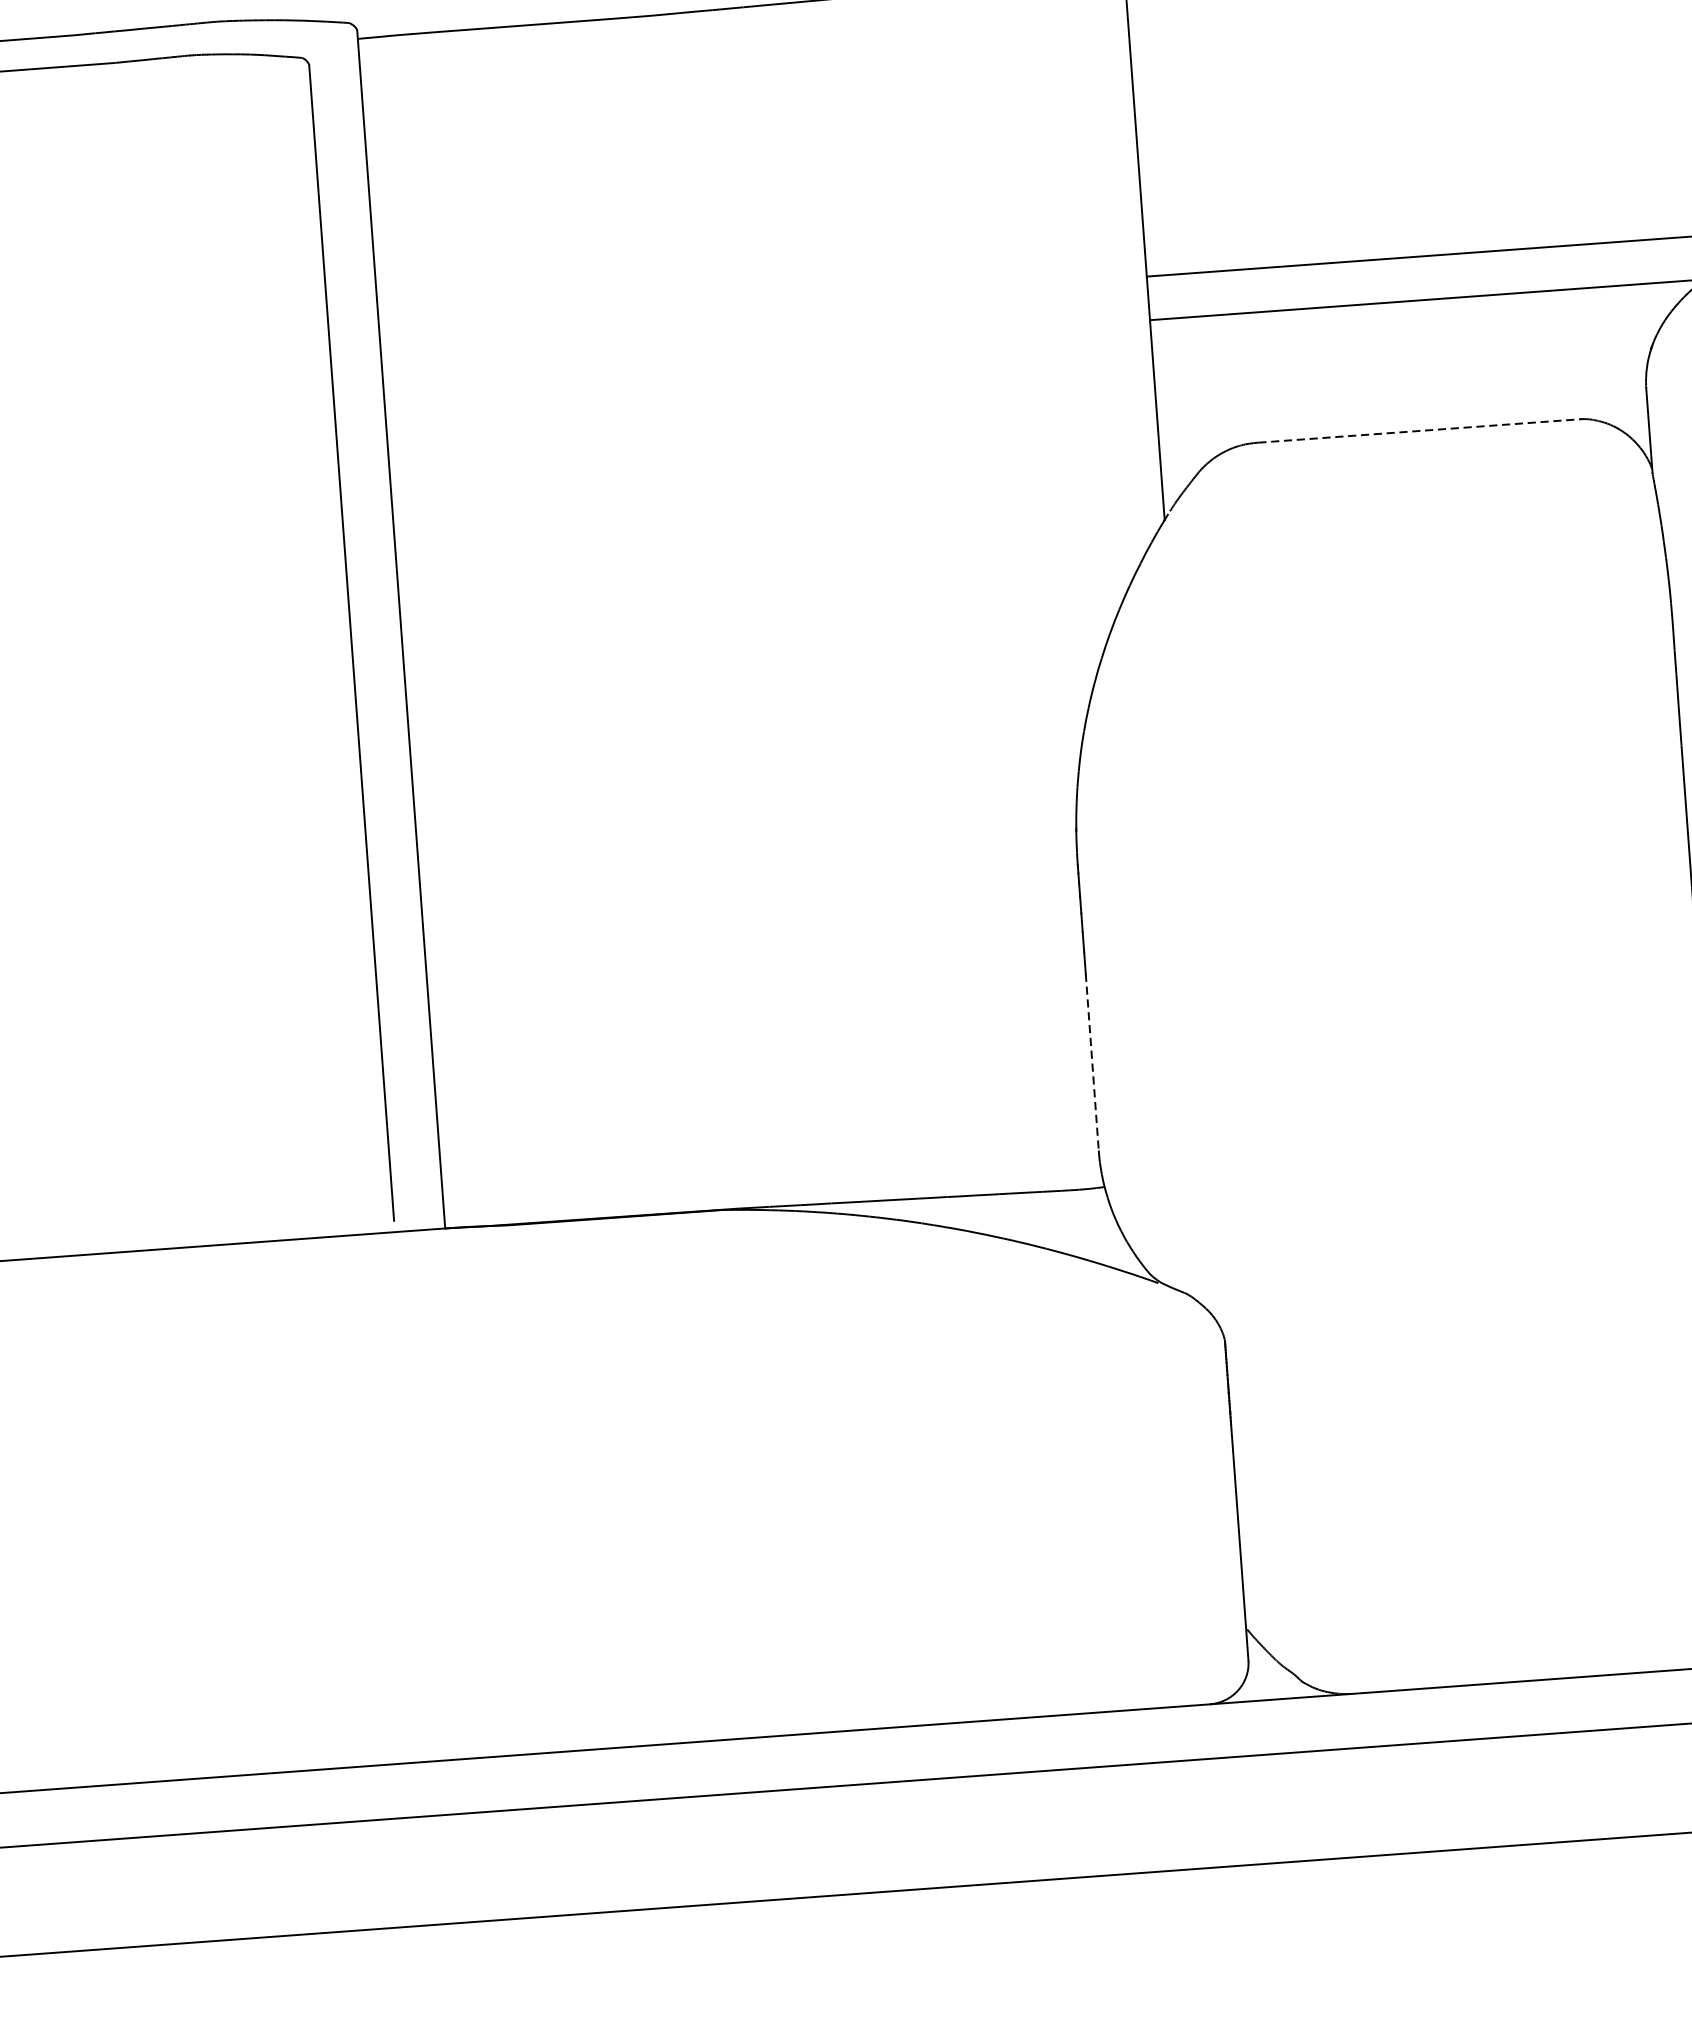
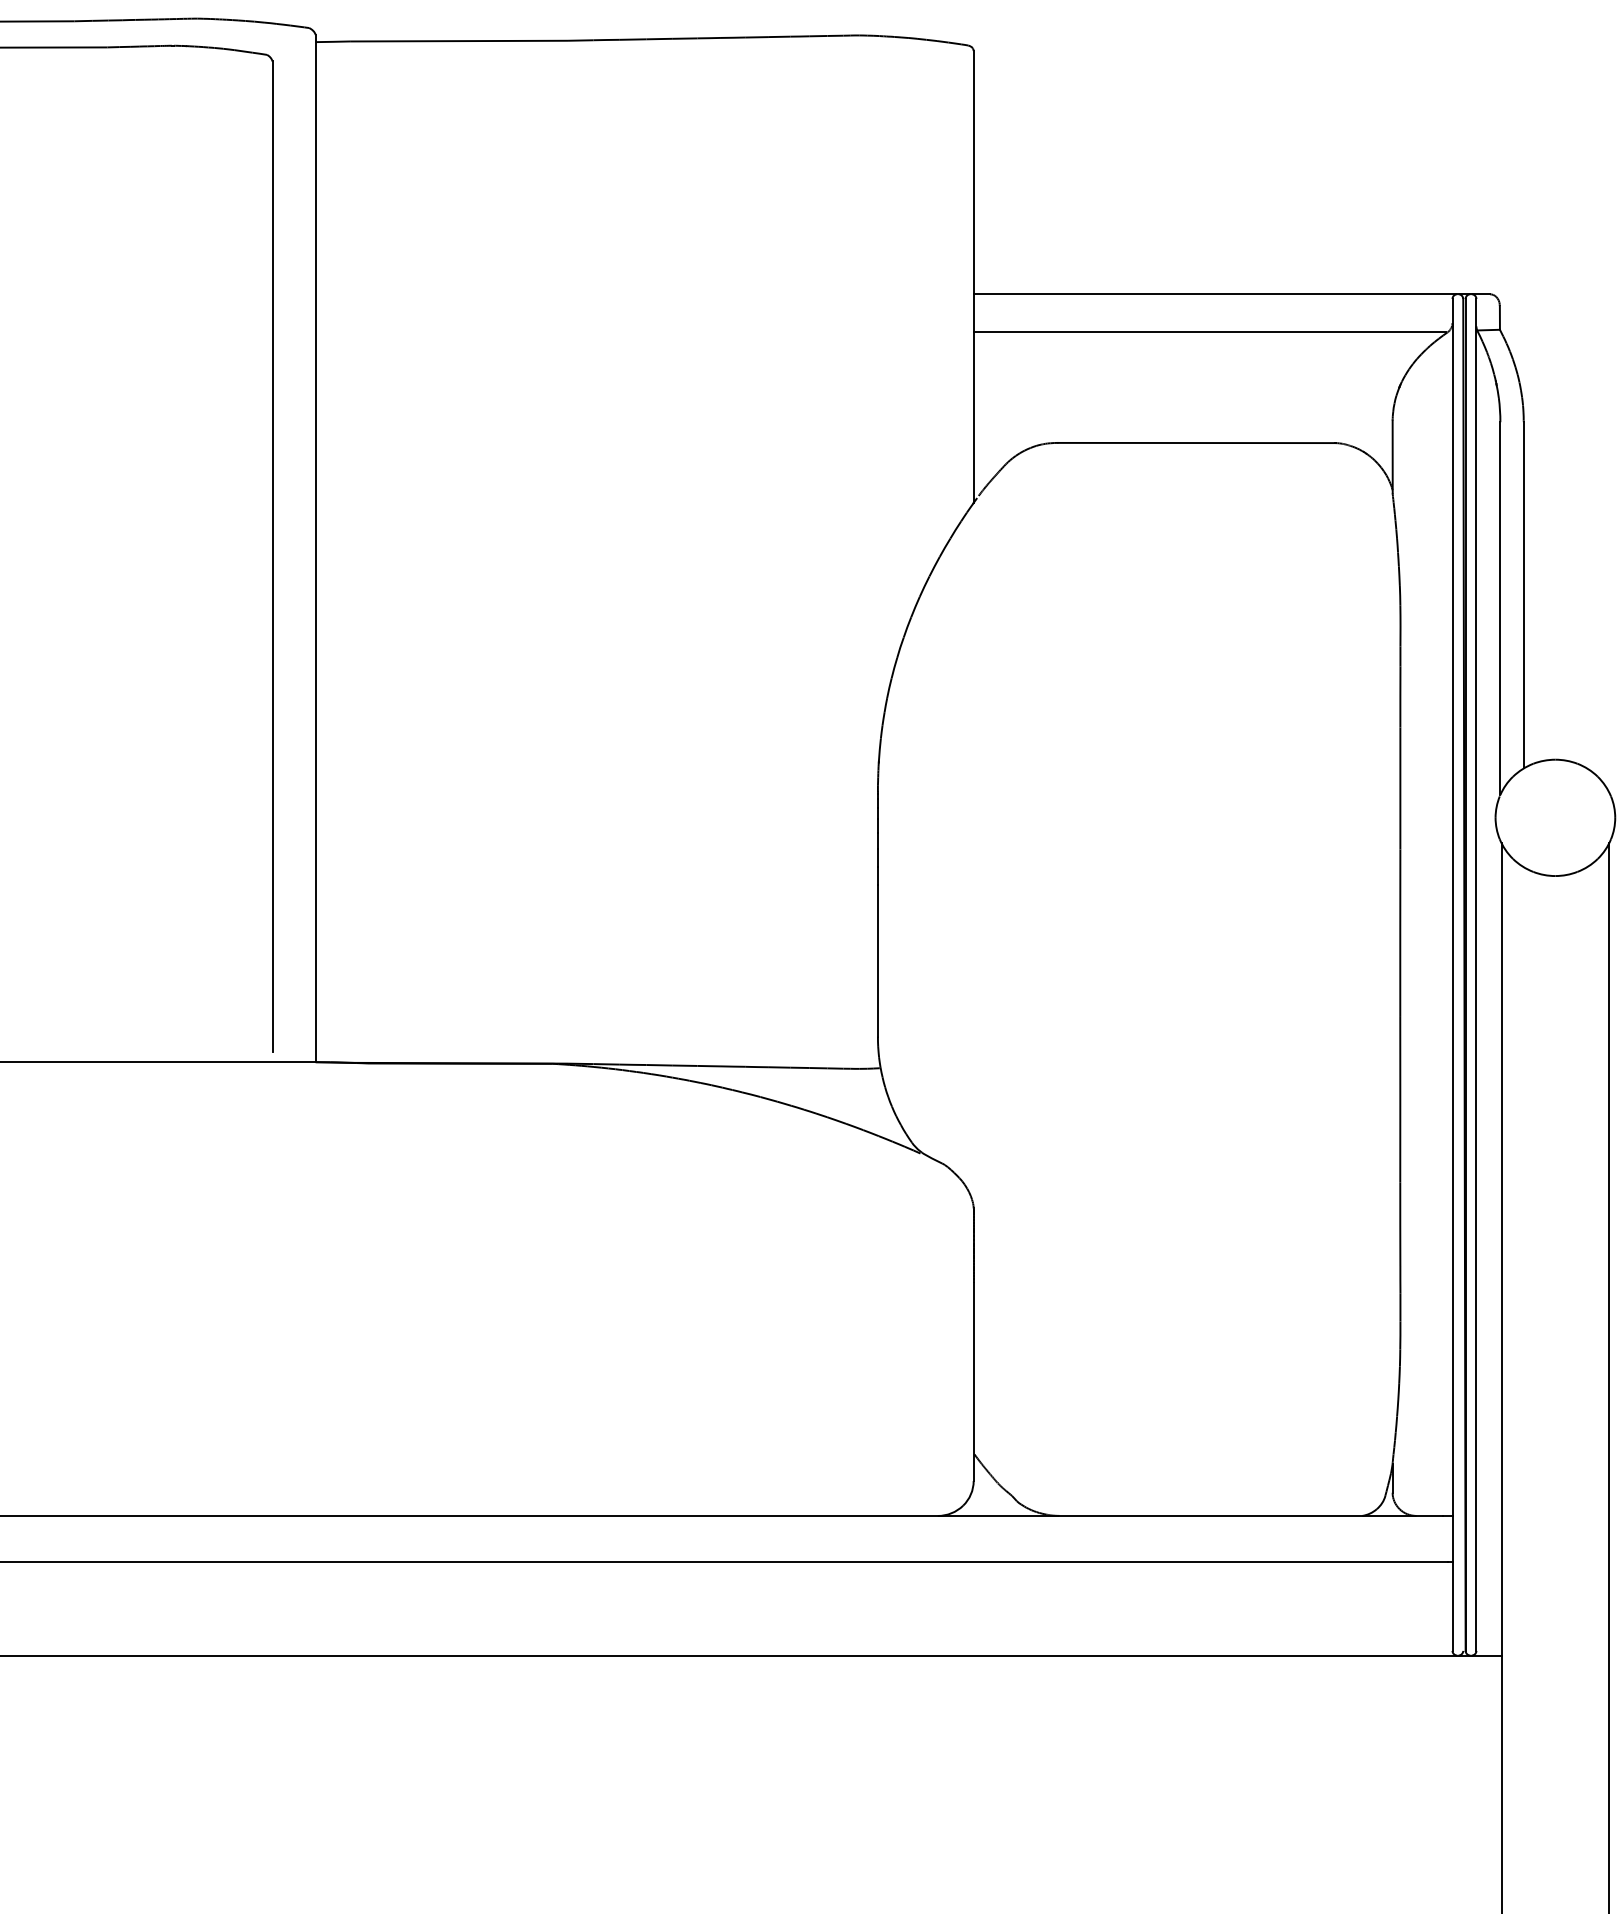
line: (1420, 431) -> (1197, 443), dashed -> solid
line: (1091, 1061) -> (877, 960), dashed -> solid

